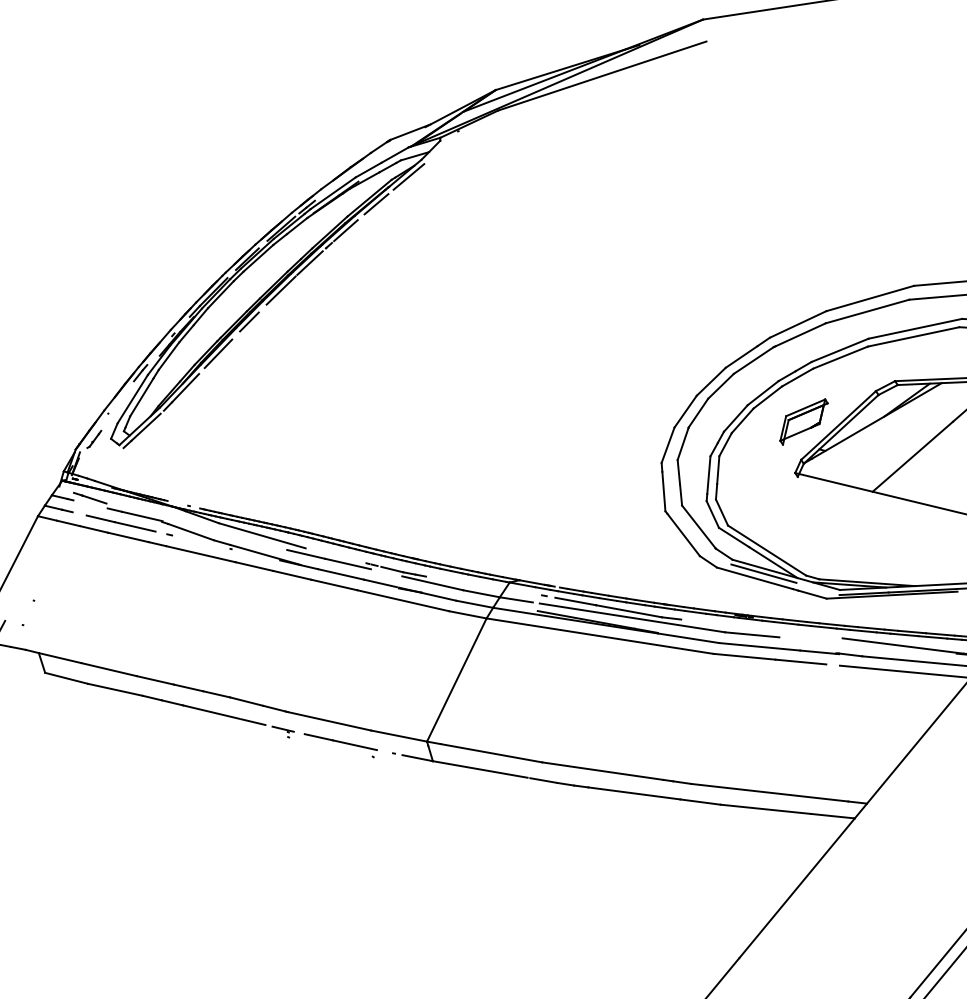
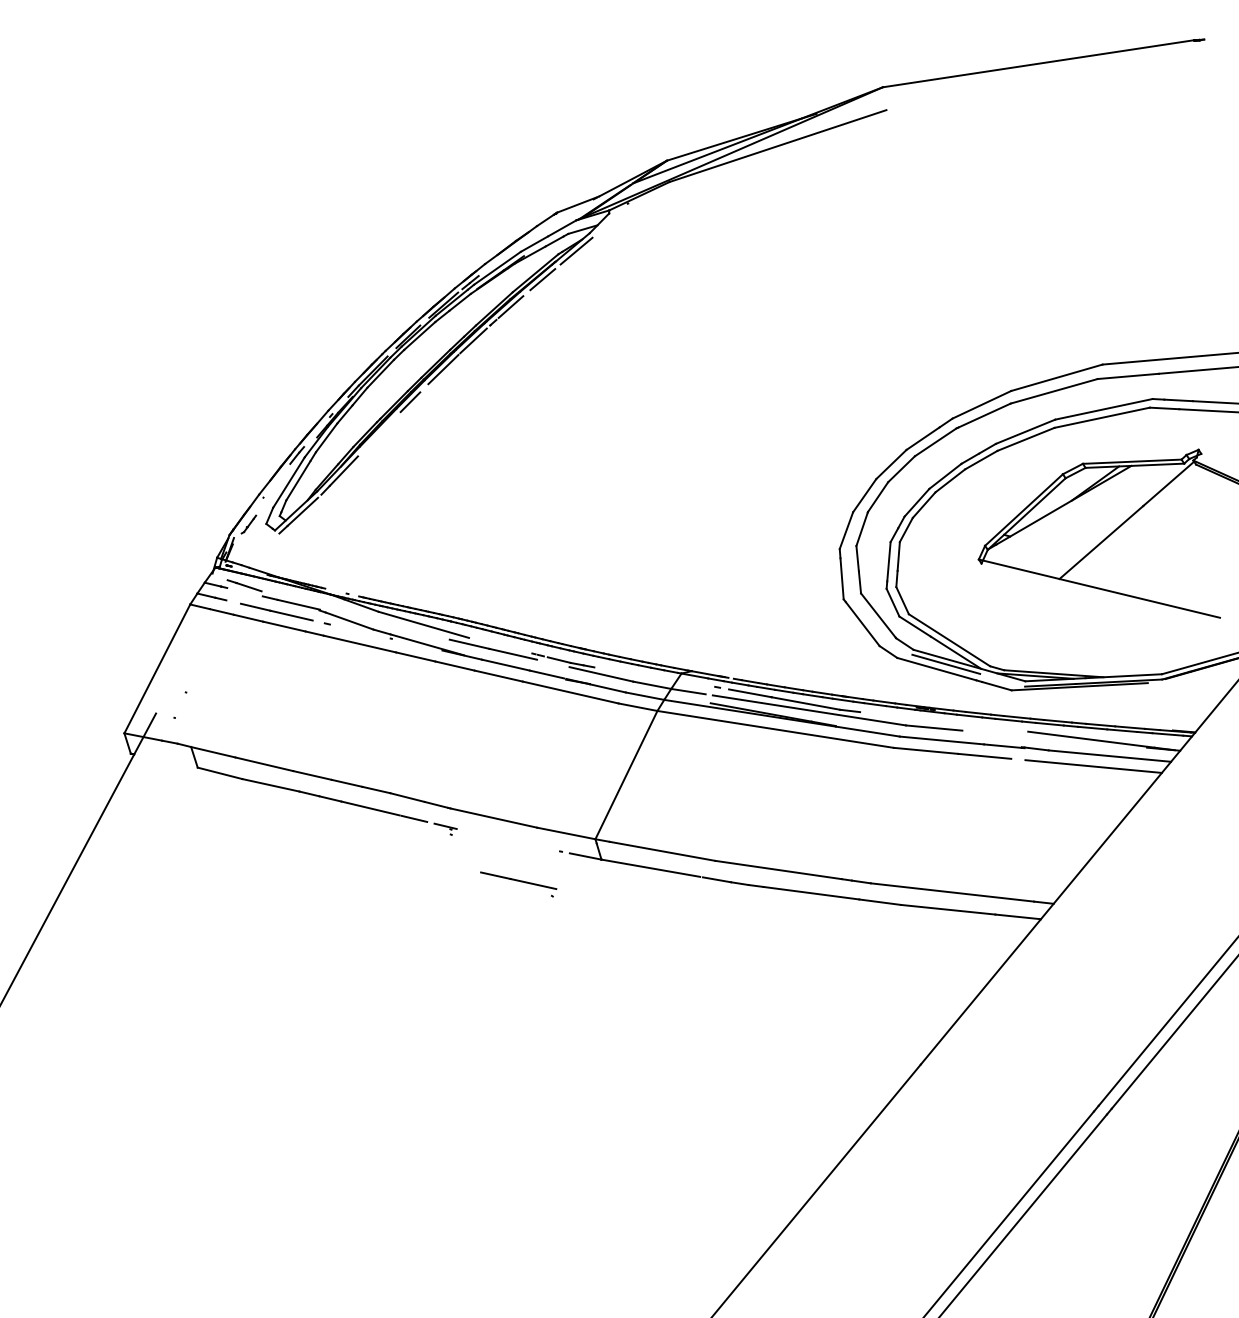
line: (217, 353) -> (377, 435), removed
part: (803, 421) -> (987, 505), removed
part: (340, 745) -> (518, 884), moved

